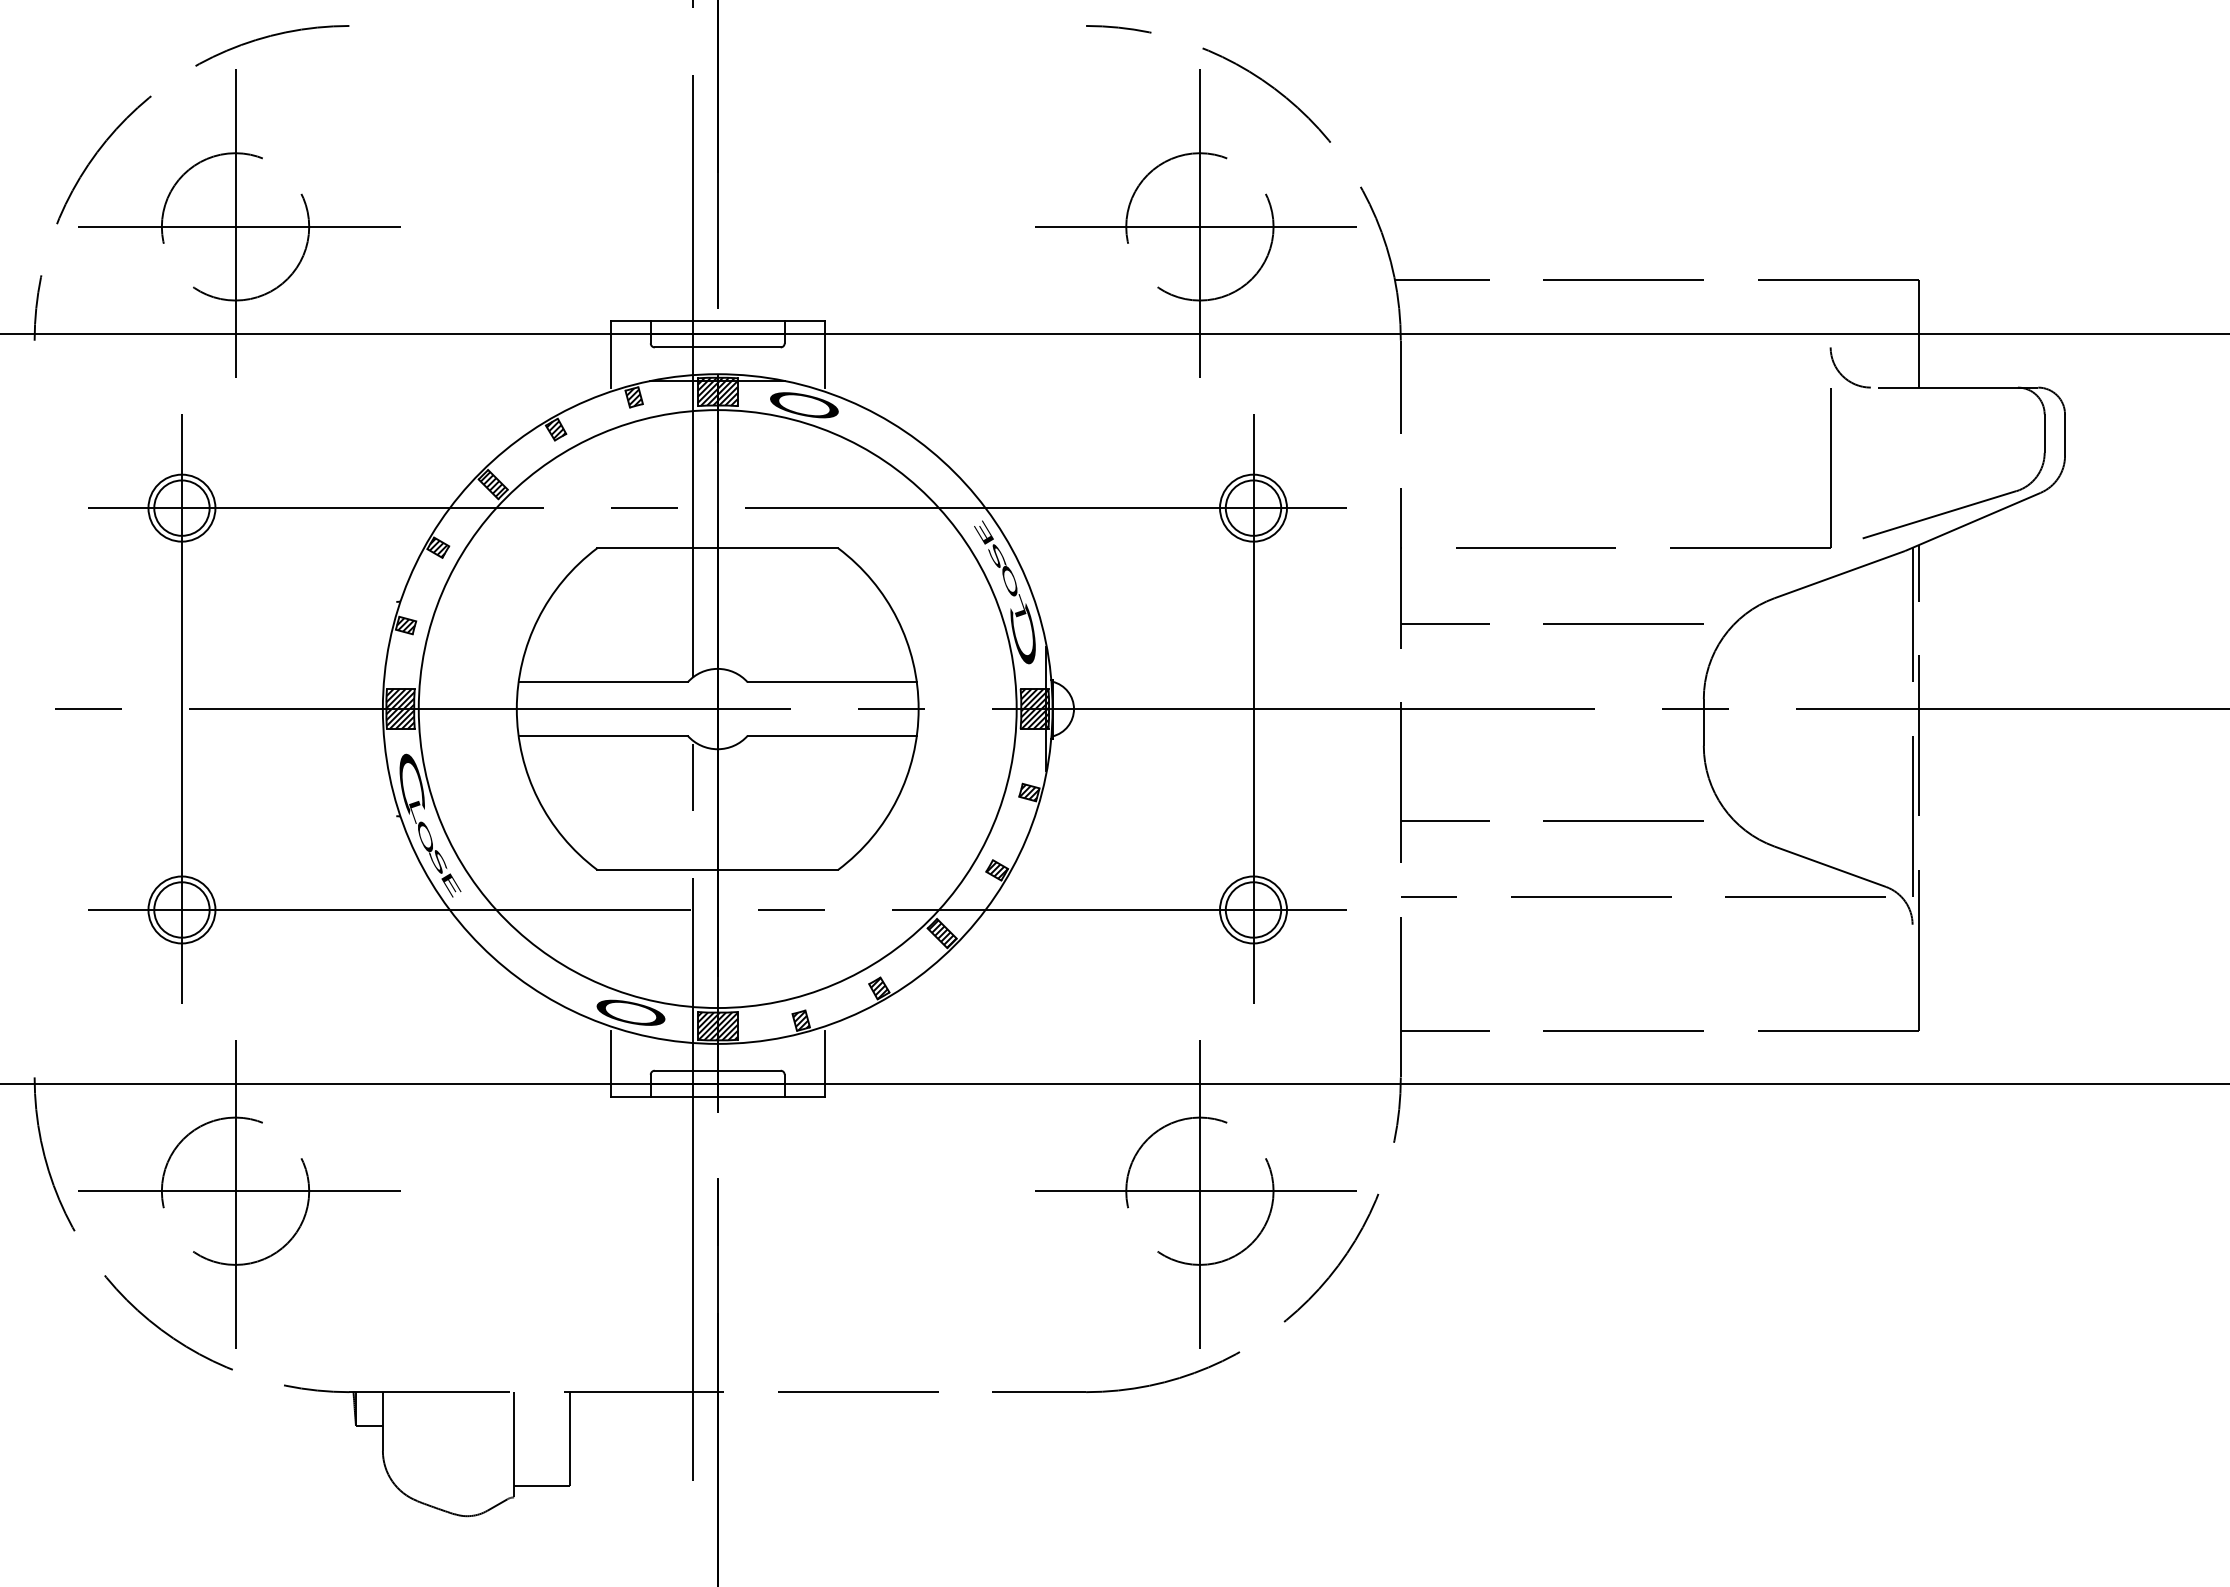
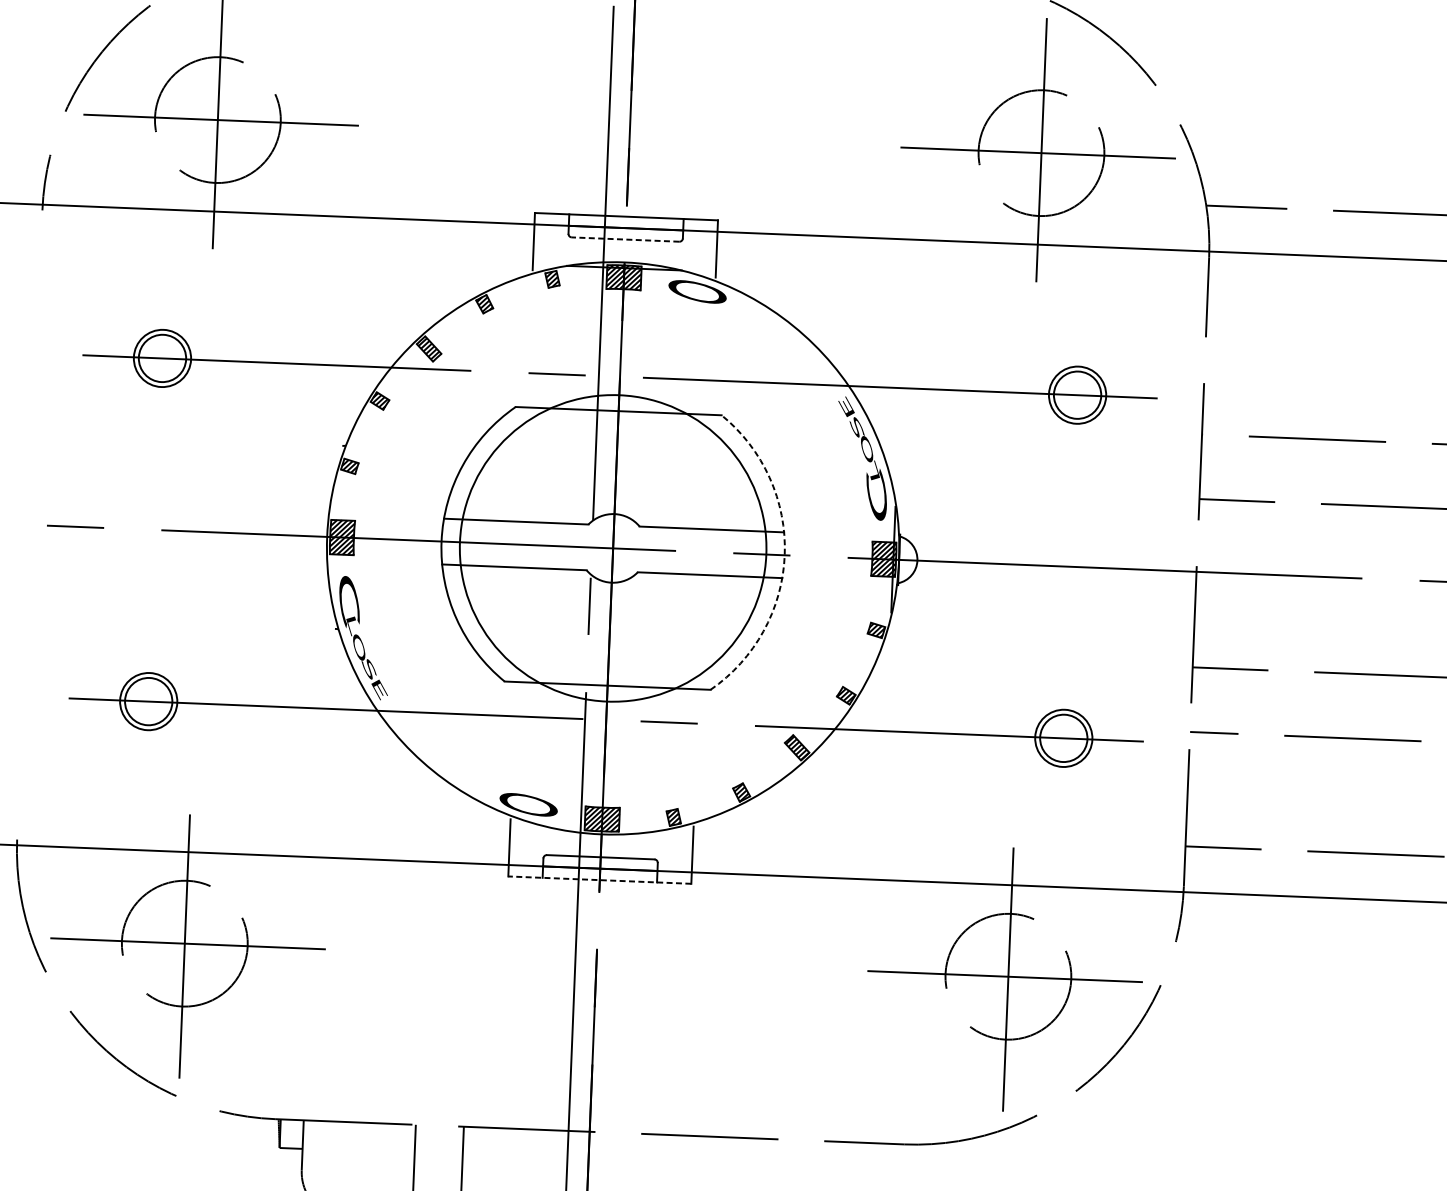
line: (717, 347) -> (625, 239), solid -> dashed
line: (181, 708) -> (155, 529), removed
line: (1253, 708) -> (1070, 566), removed
circle: (717, 709) -> (612, 548), size x0.6
arc: (918, 709) -> (784, 555), solid -> dashed
line: (717, 1097) -> (599, 880), solid -> dashed

